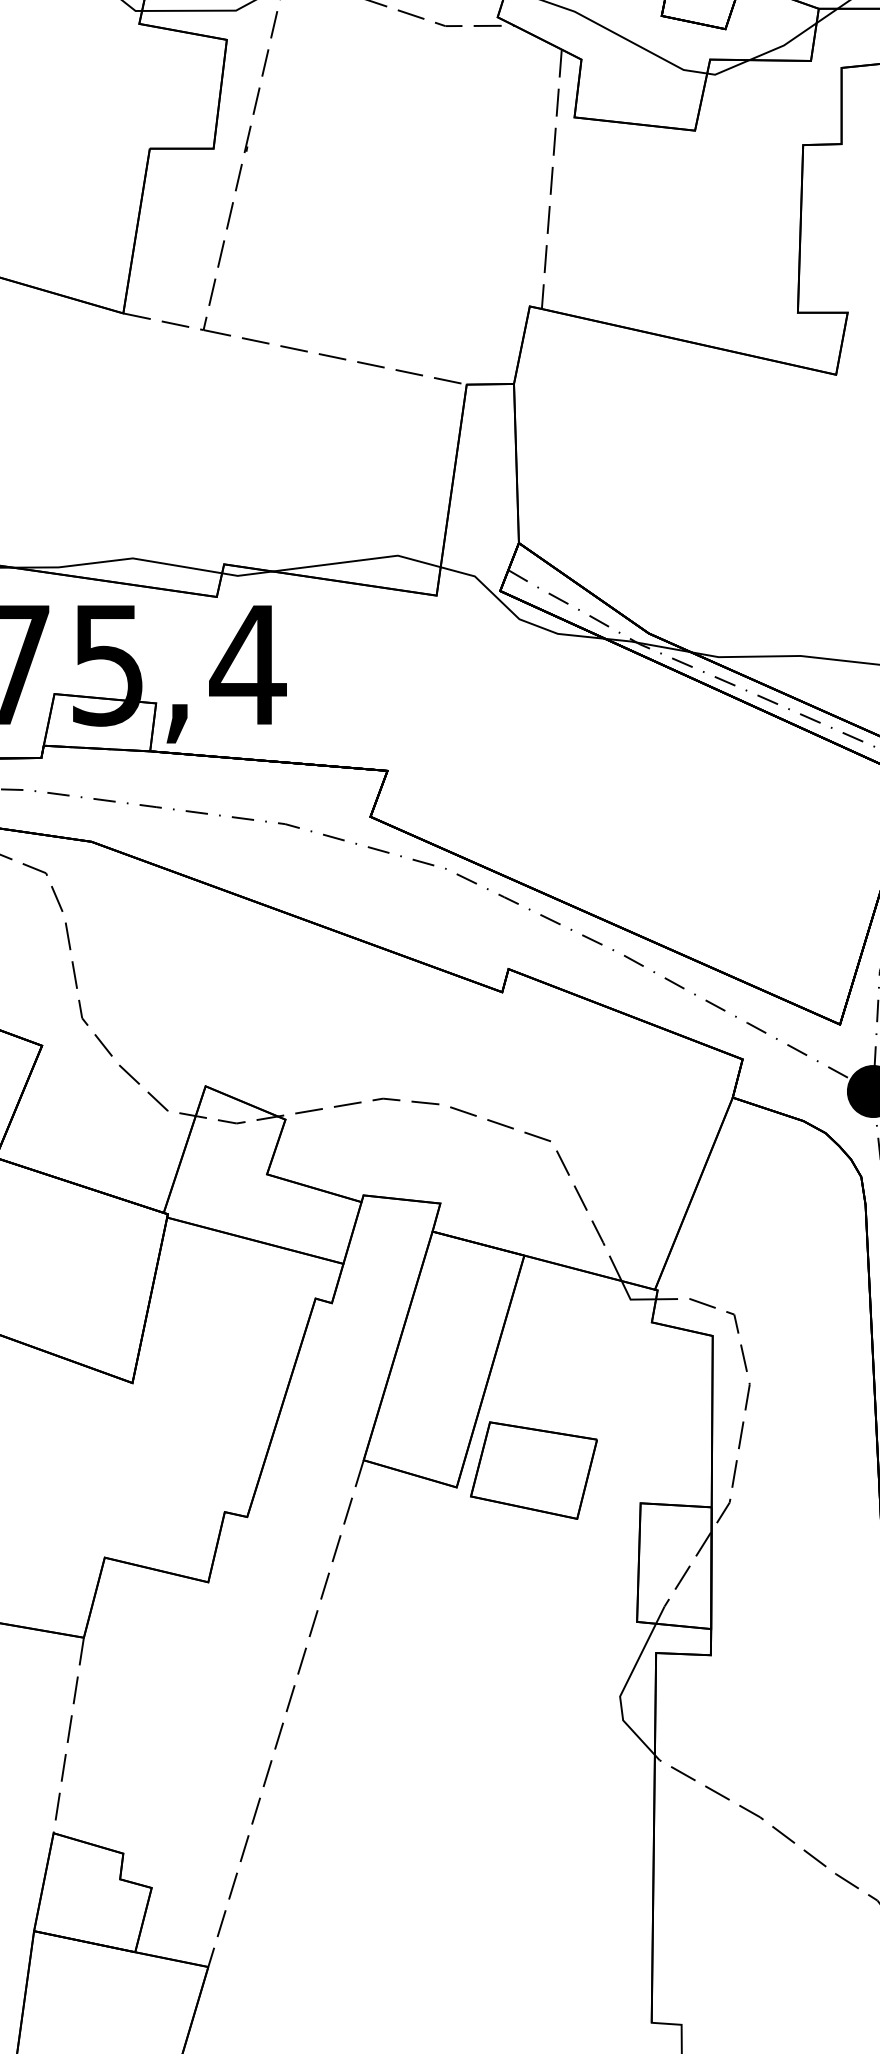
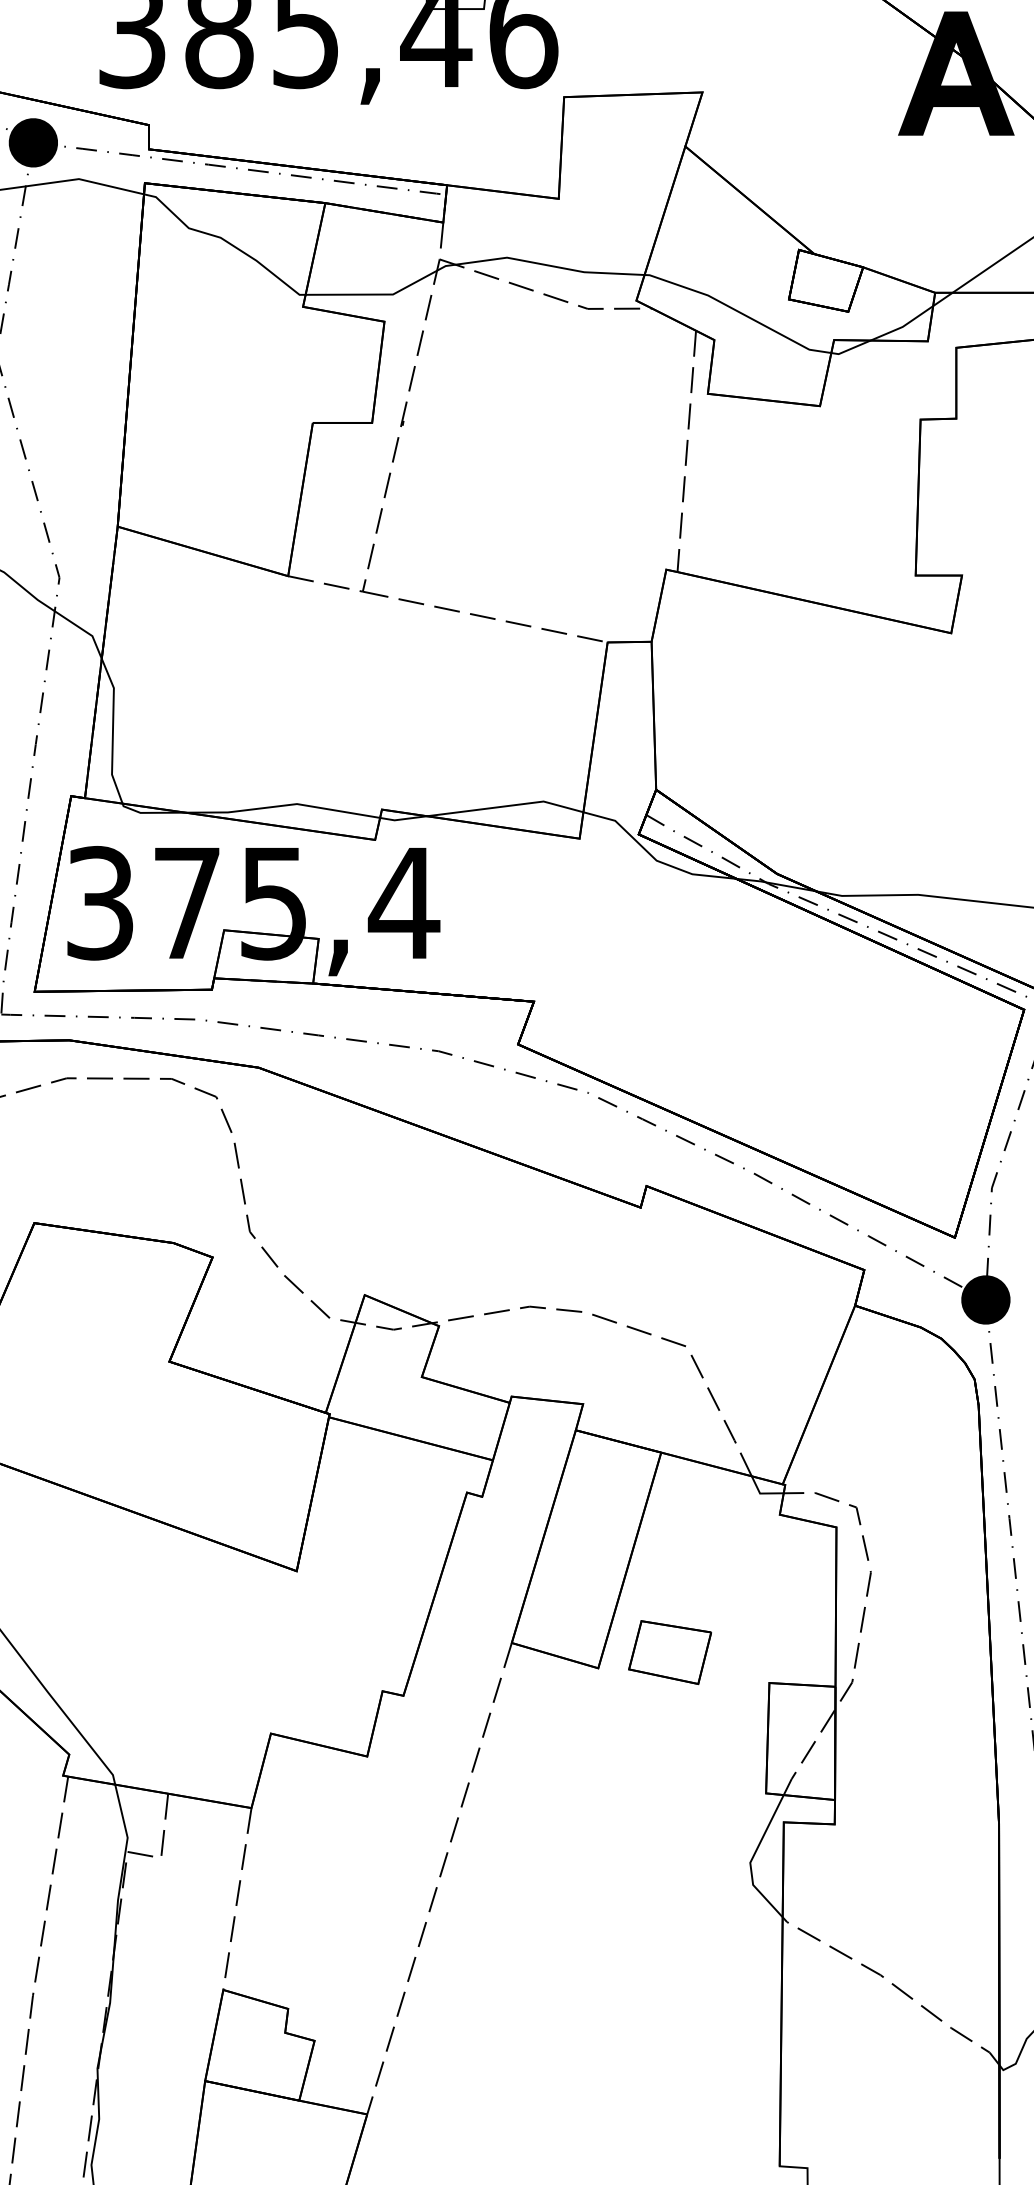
part: (533, 1470) -> (669, 1652), size x0.7

